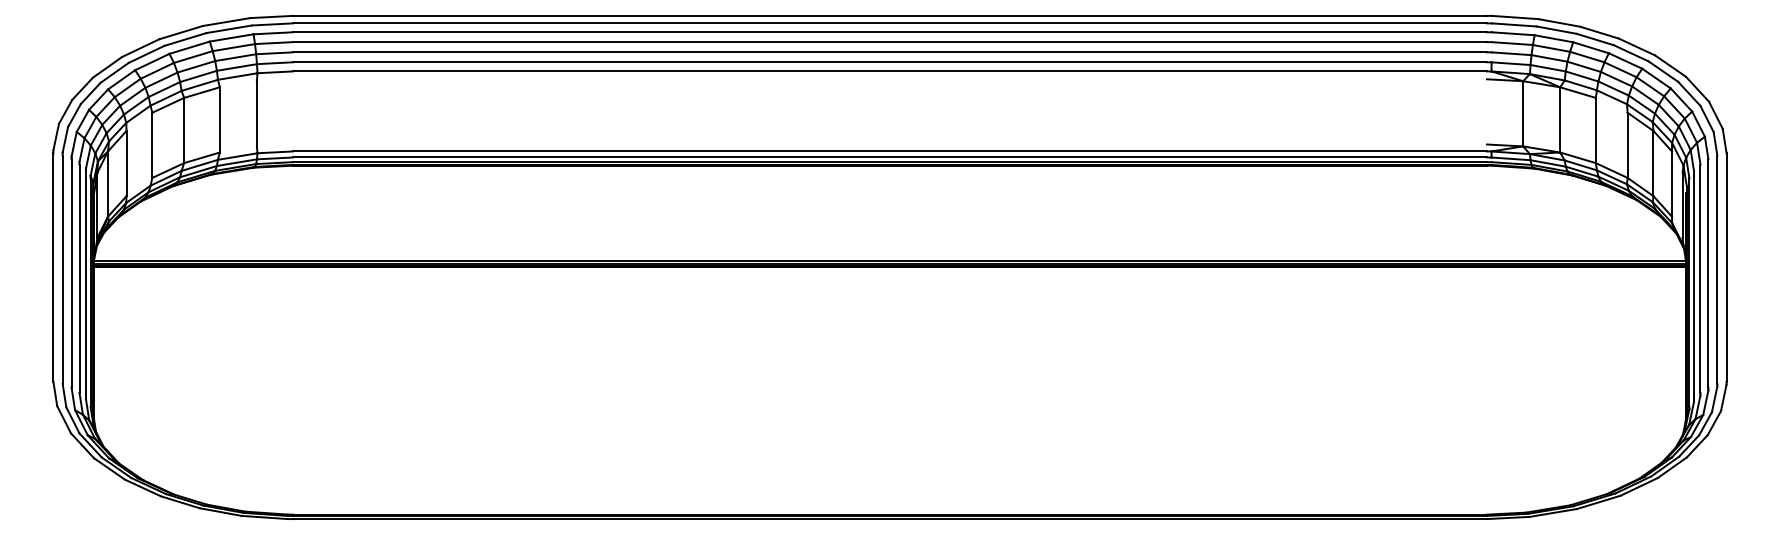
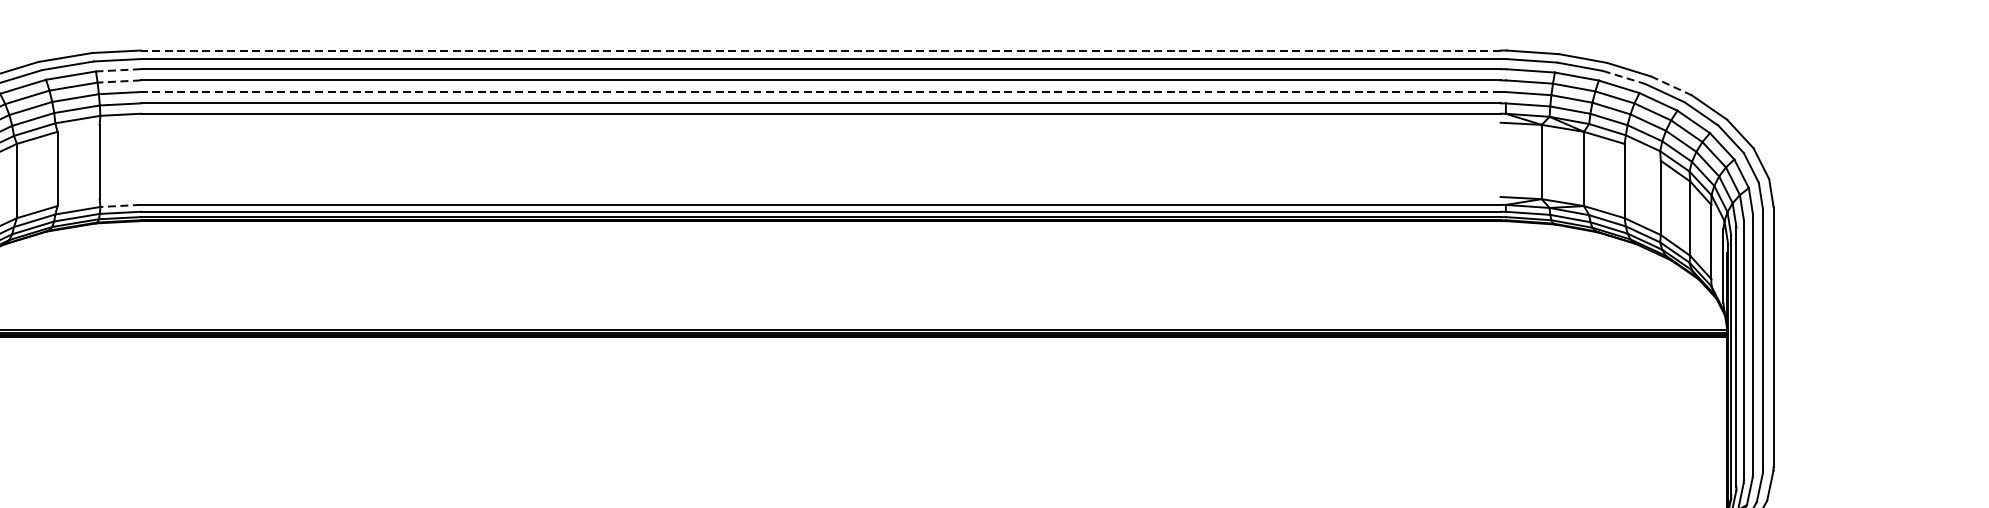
line: (890, 15) -> (821, 50), solid -> dashed
line: (273, 33) -> (118, 70), solid -> dashed
line: (1595, 39) -> (1624, 77), solid -> dashed
line: (273, 43) -> (118, 81), solid -> dashed
line: (1636, 46) -> (1670, 85), solid -> dashed
line: (890, 52) -> (821, 92), solid -> dashed
line: (275, 152) -> (120, 206), solid -> dashed

